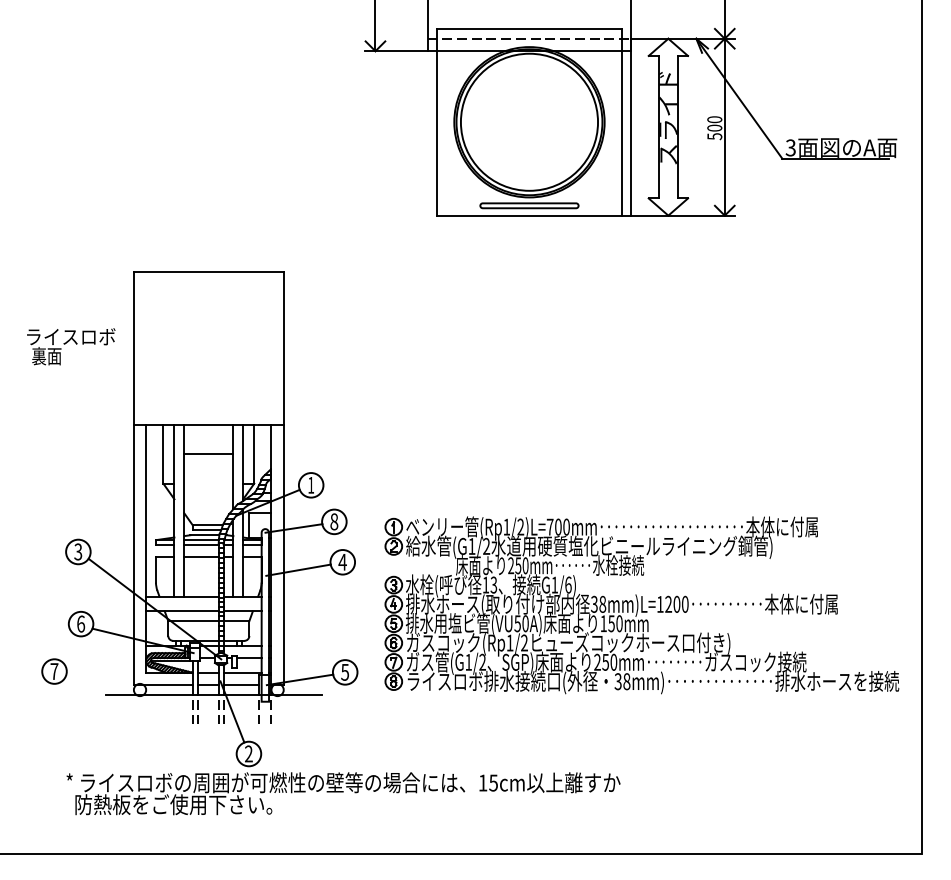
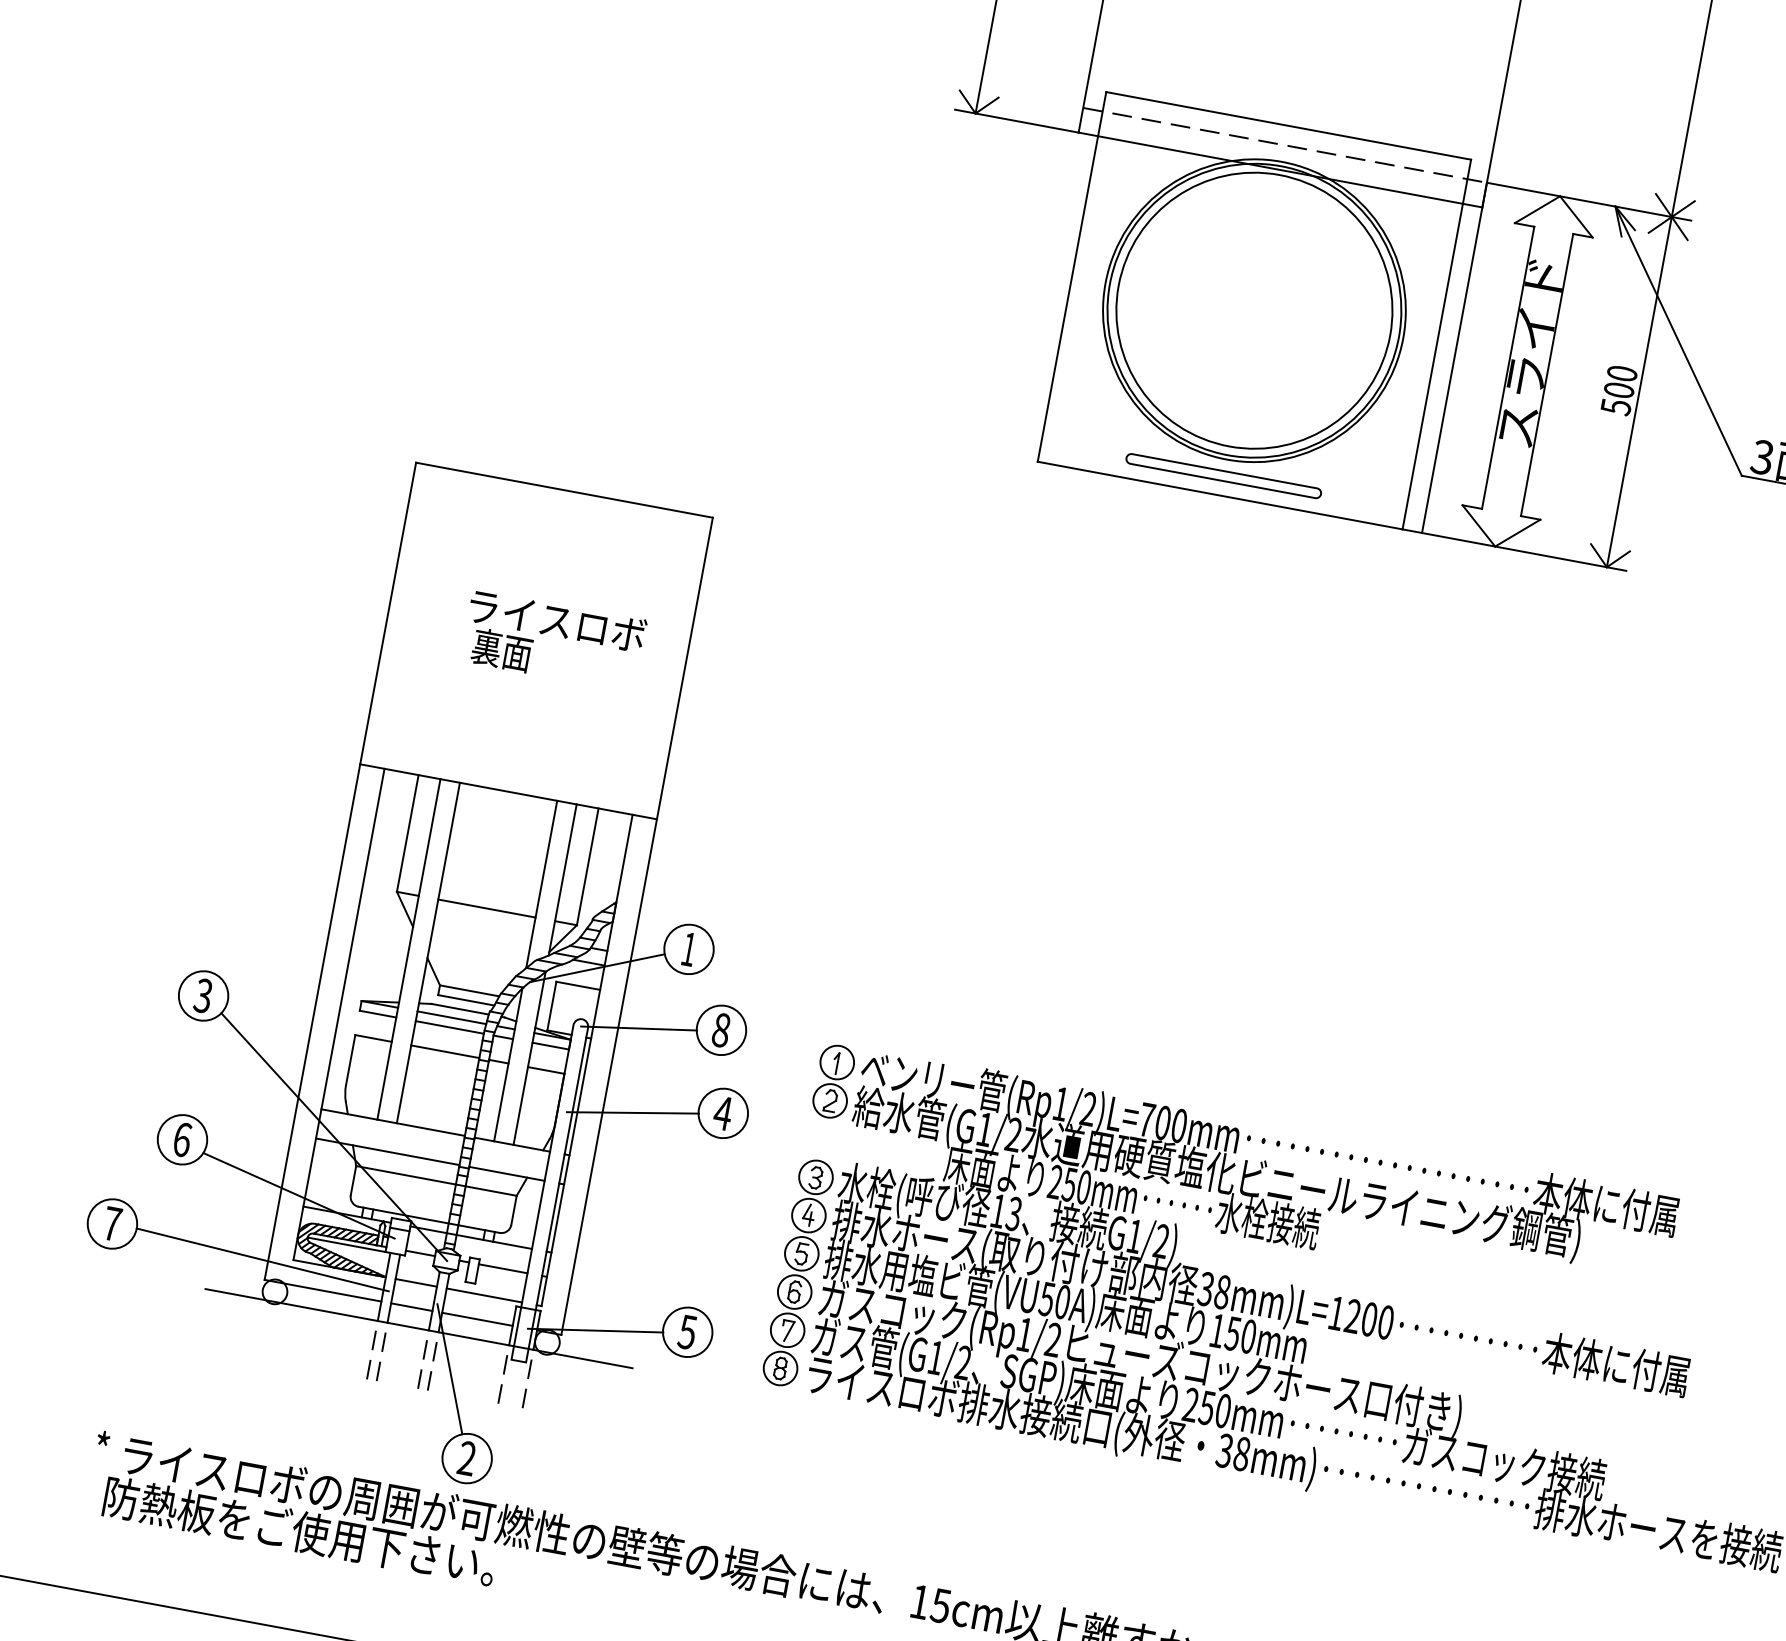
text: (71, 346) -> (554, 640), moved
line: (208, 453) -> (486, 908), moved
text: (568, 584) -> (1162, 1240), G1/6) -> G1/2)
line: (130, 675) -> (261, 1259), added

